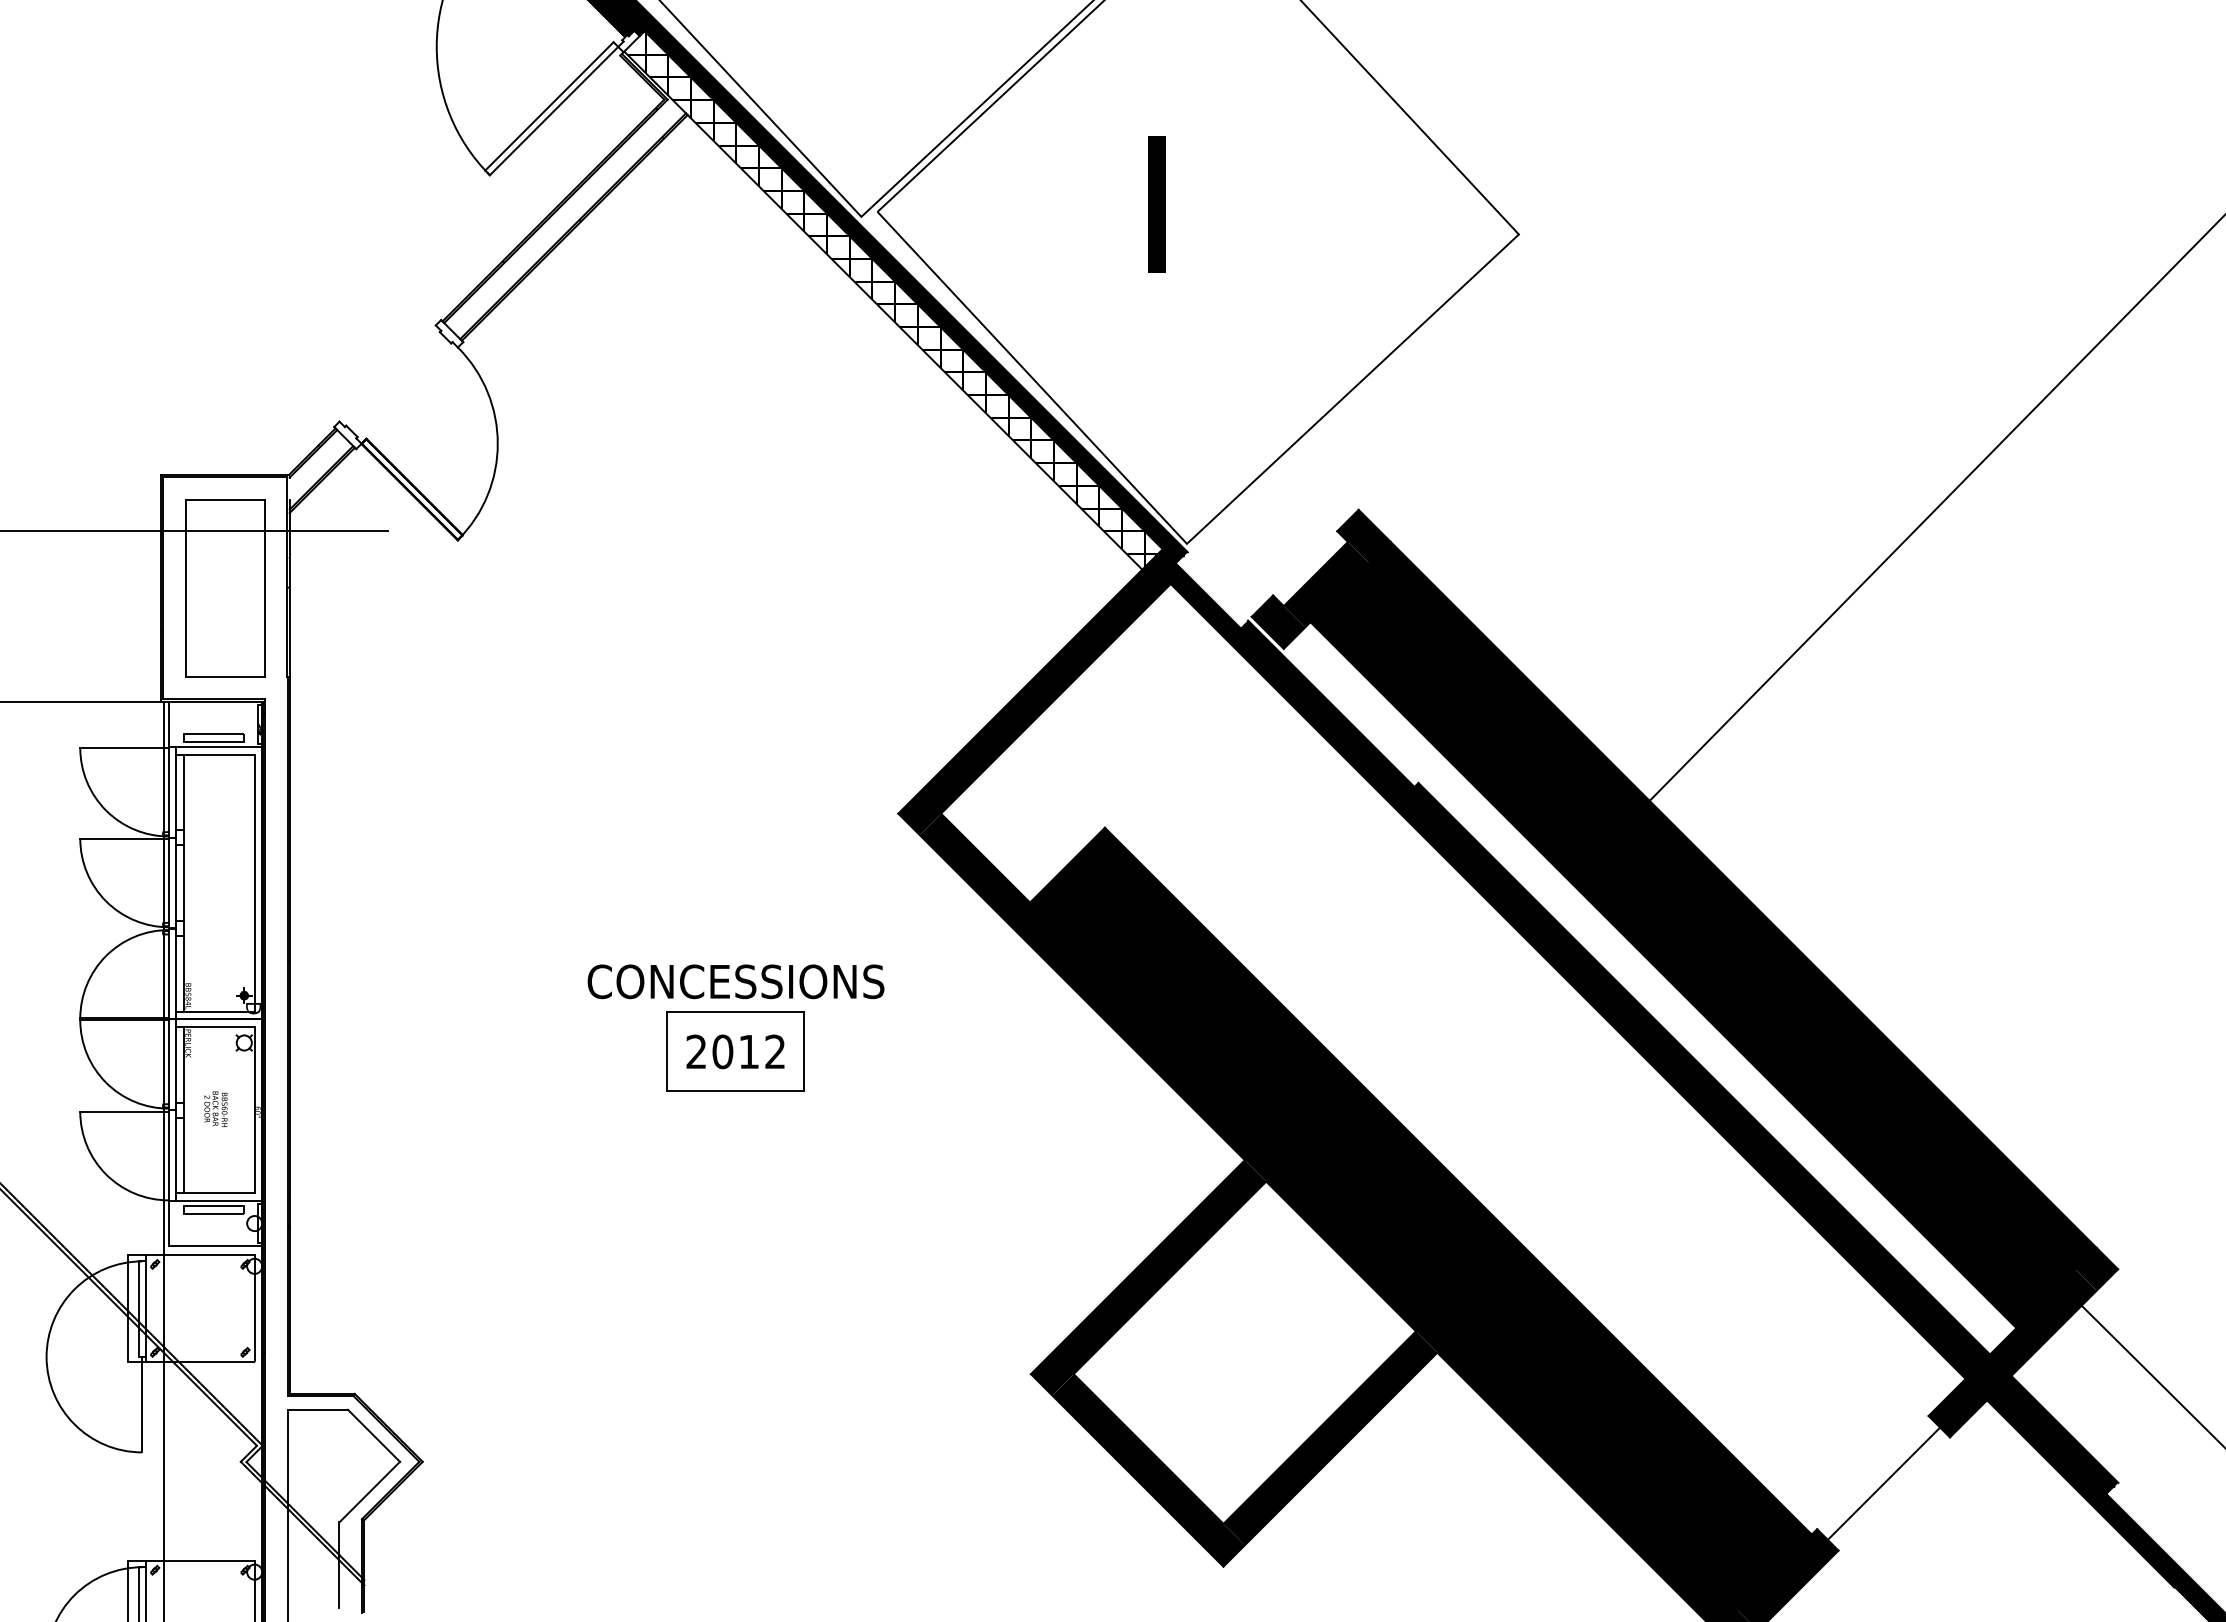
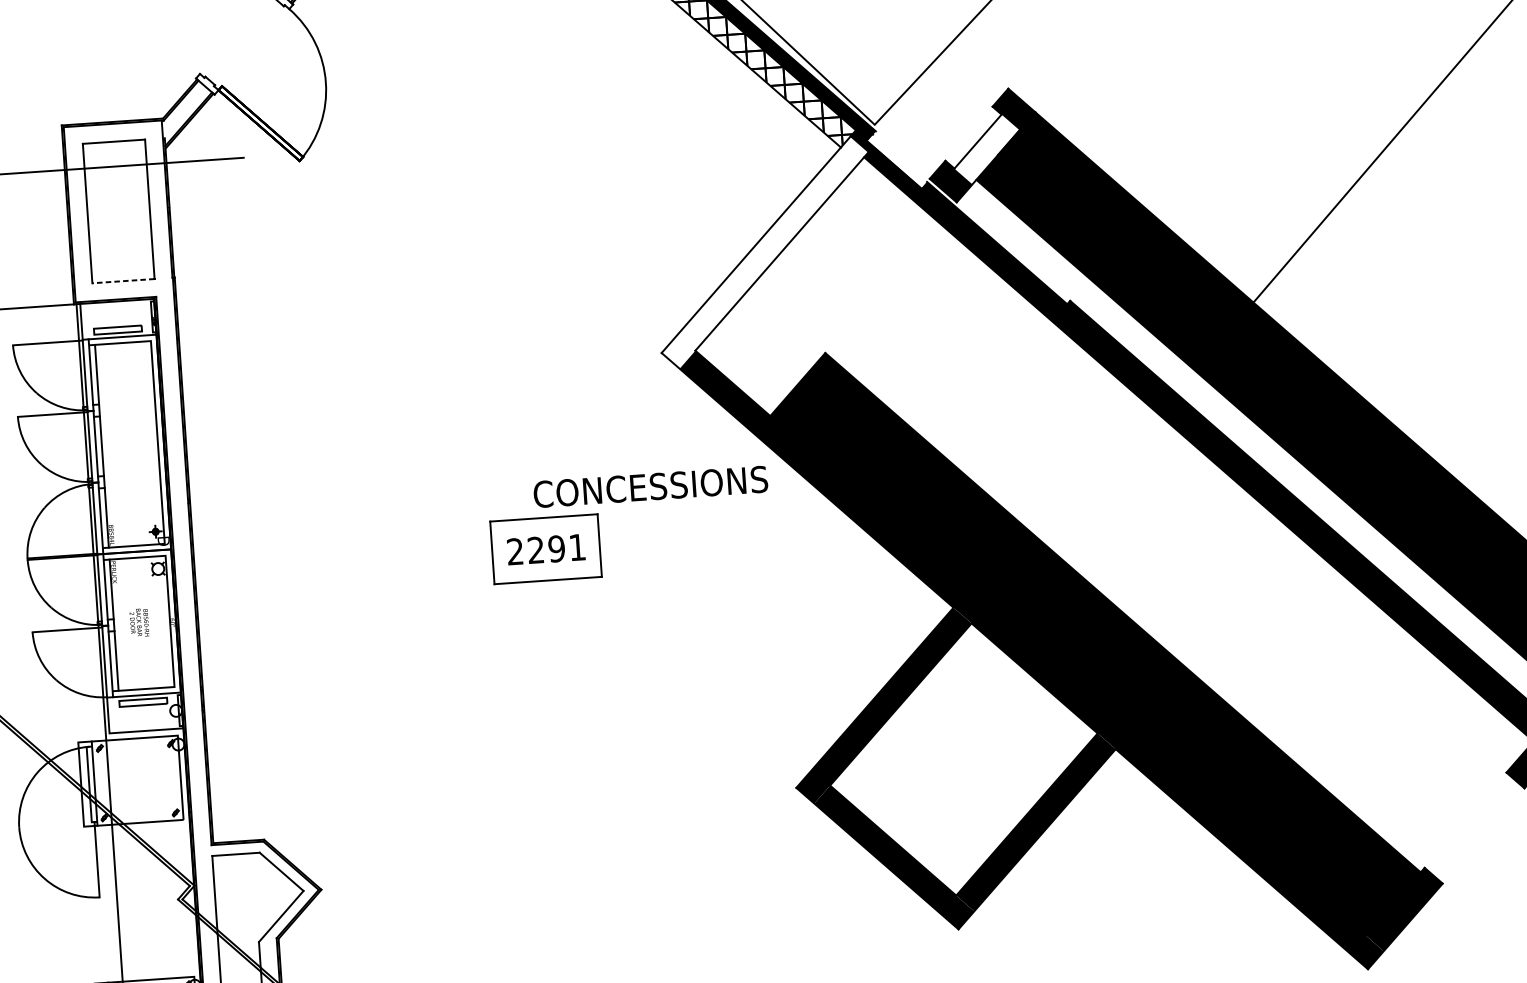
fill: (1326, 584) -> (986, 149), removed
line: (224, 676) -> (122, 281), solid -> dashed
fill: (1037, 695) -> (765, 252), removed
text: (735, 981) -> (650, 486), moved
text: (748, 1051) -> (556, 548), 2012 -> 2291
line: (1883, 1483) -> (1474, 828), removed

